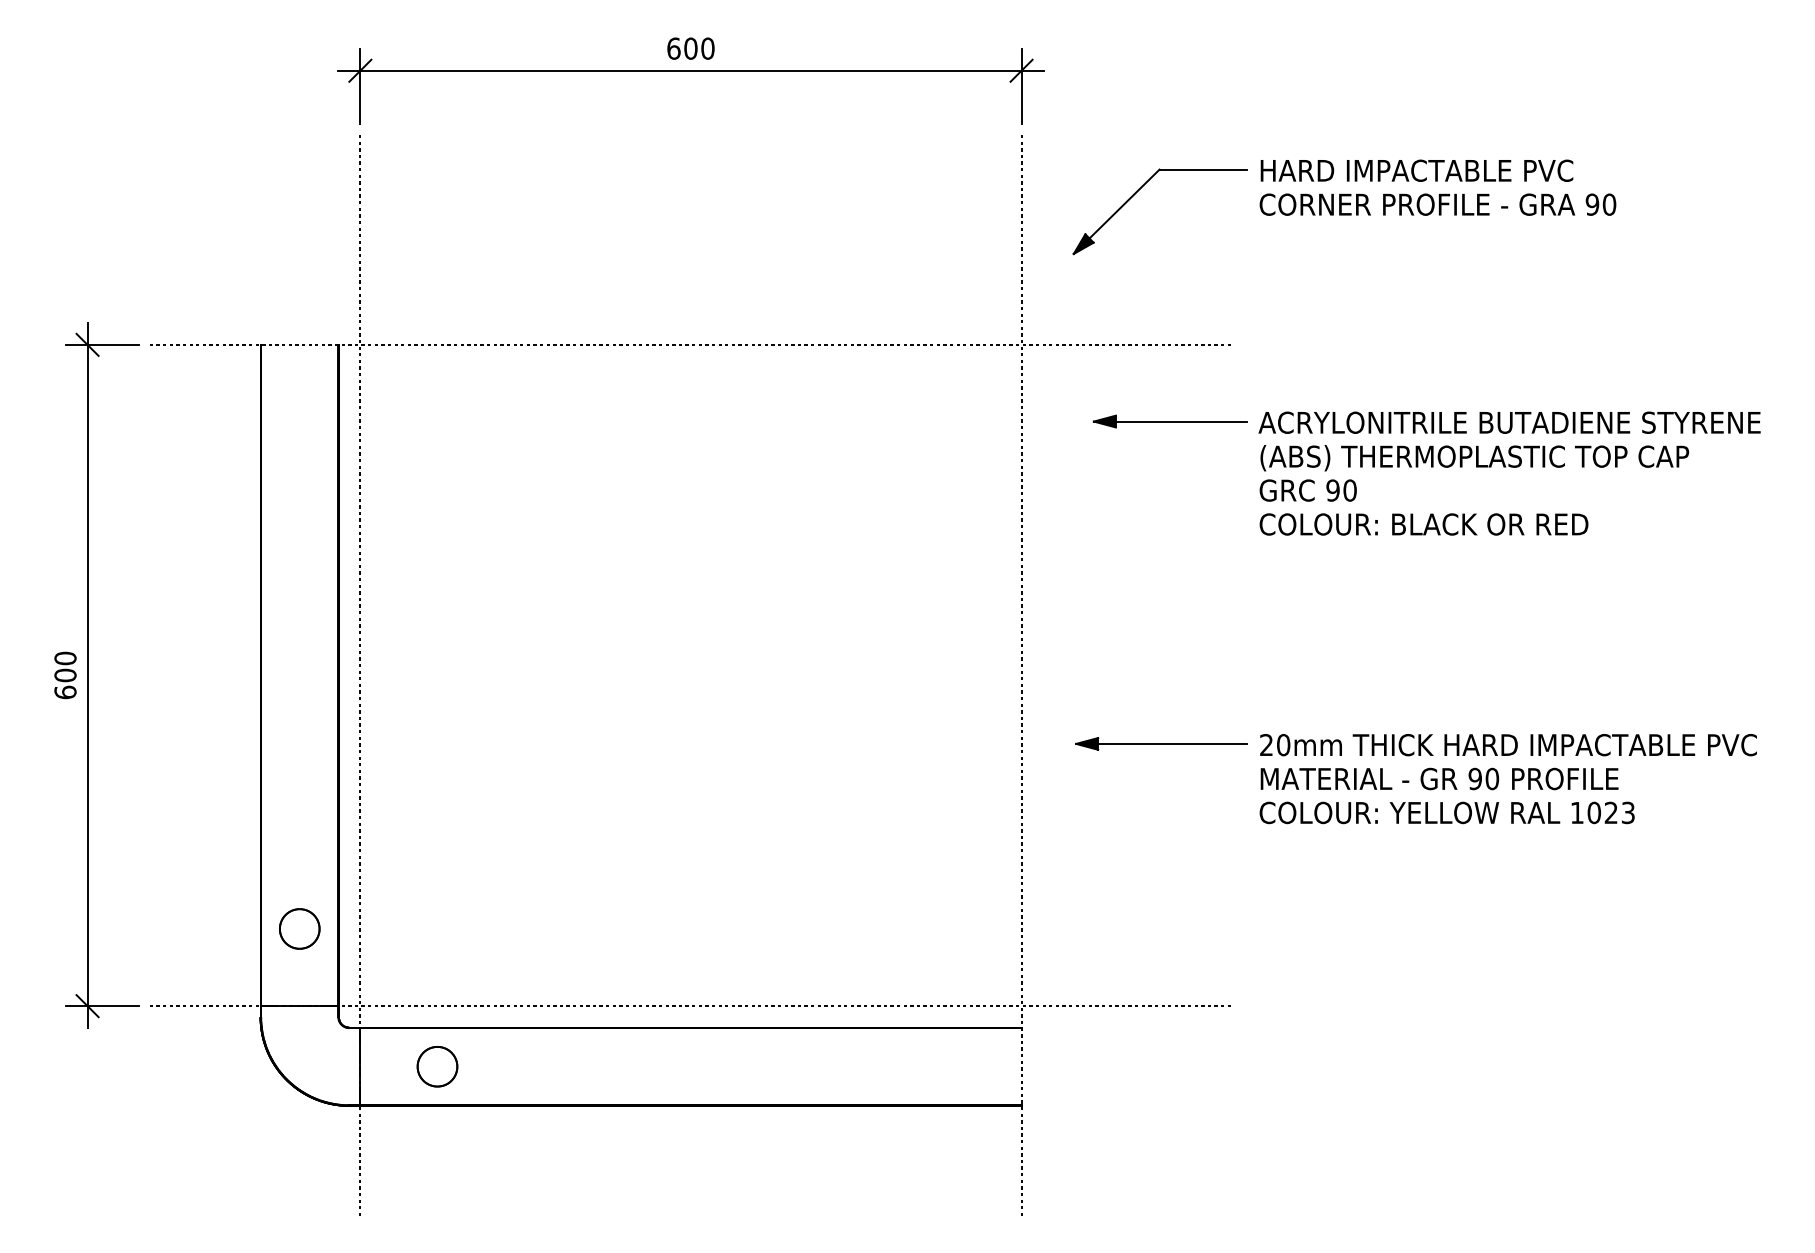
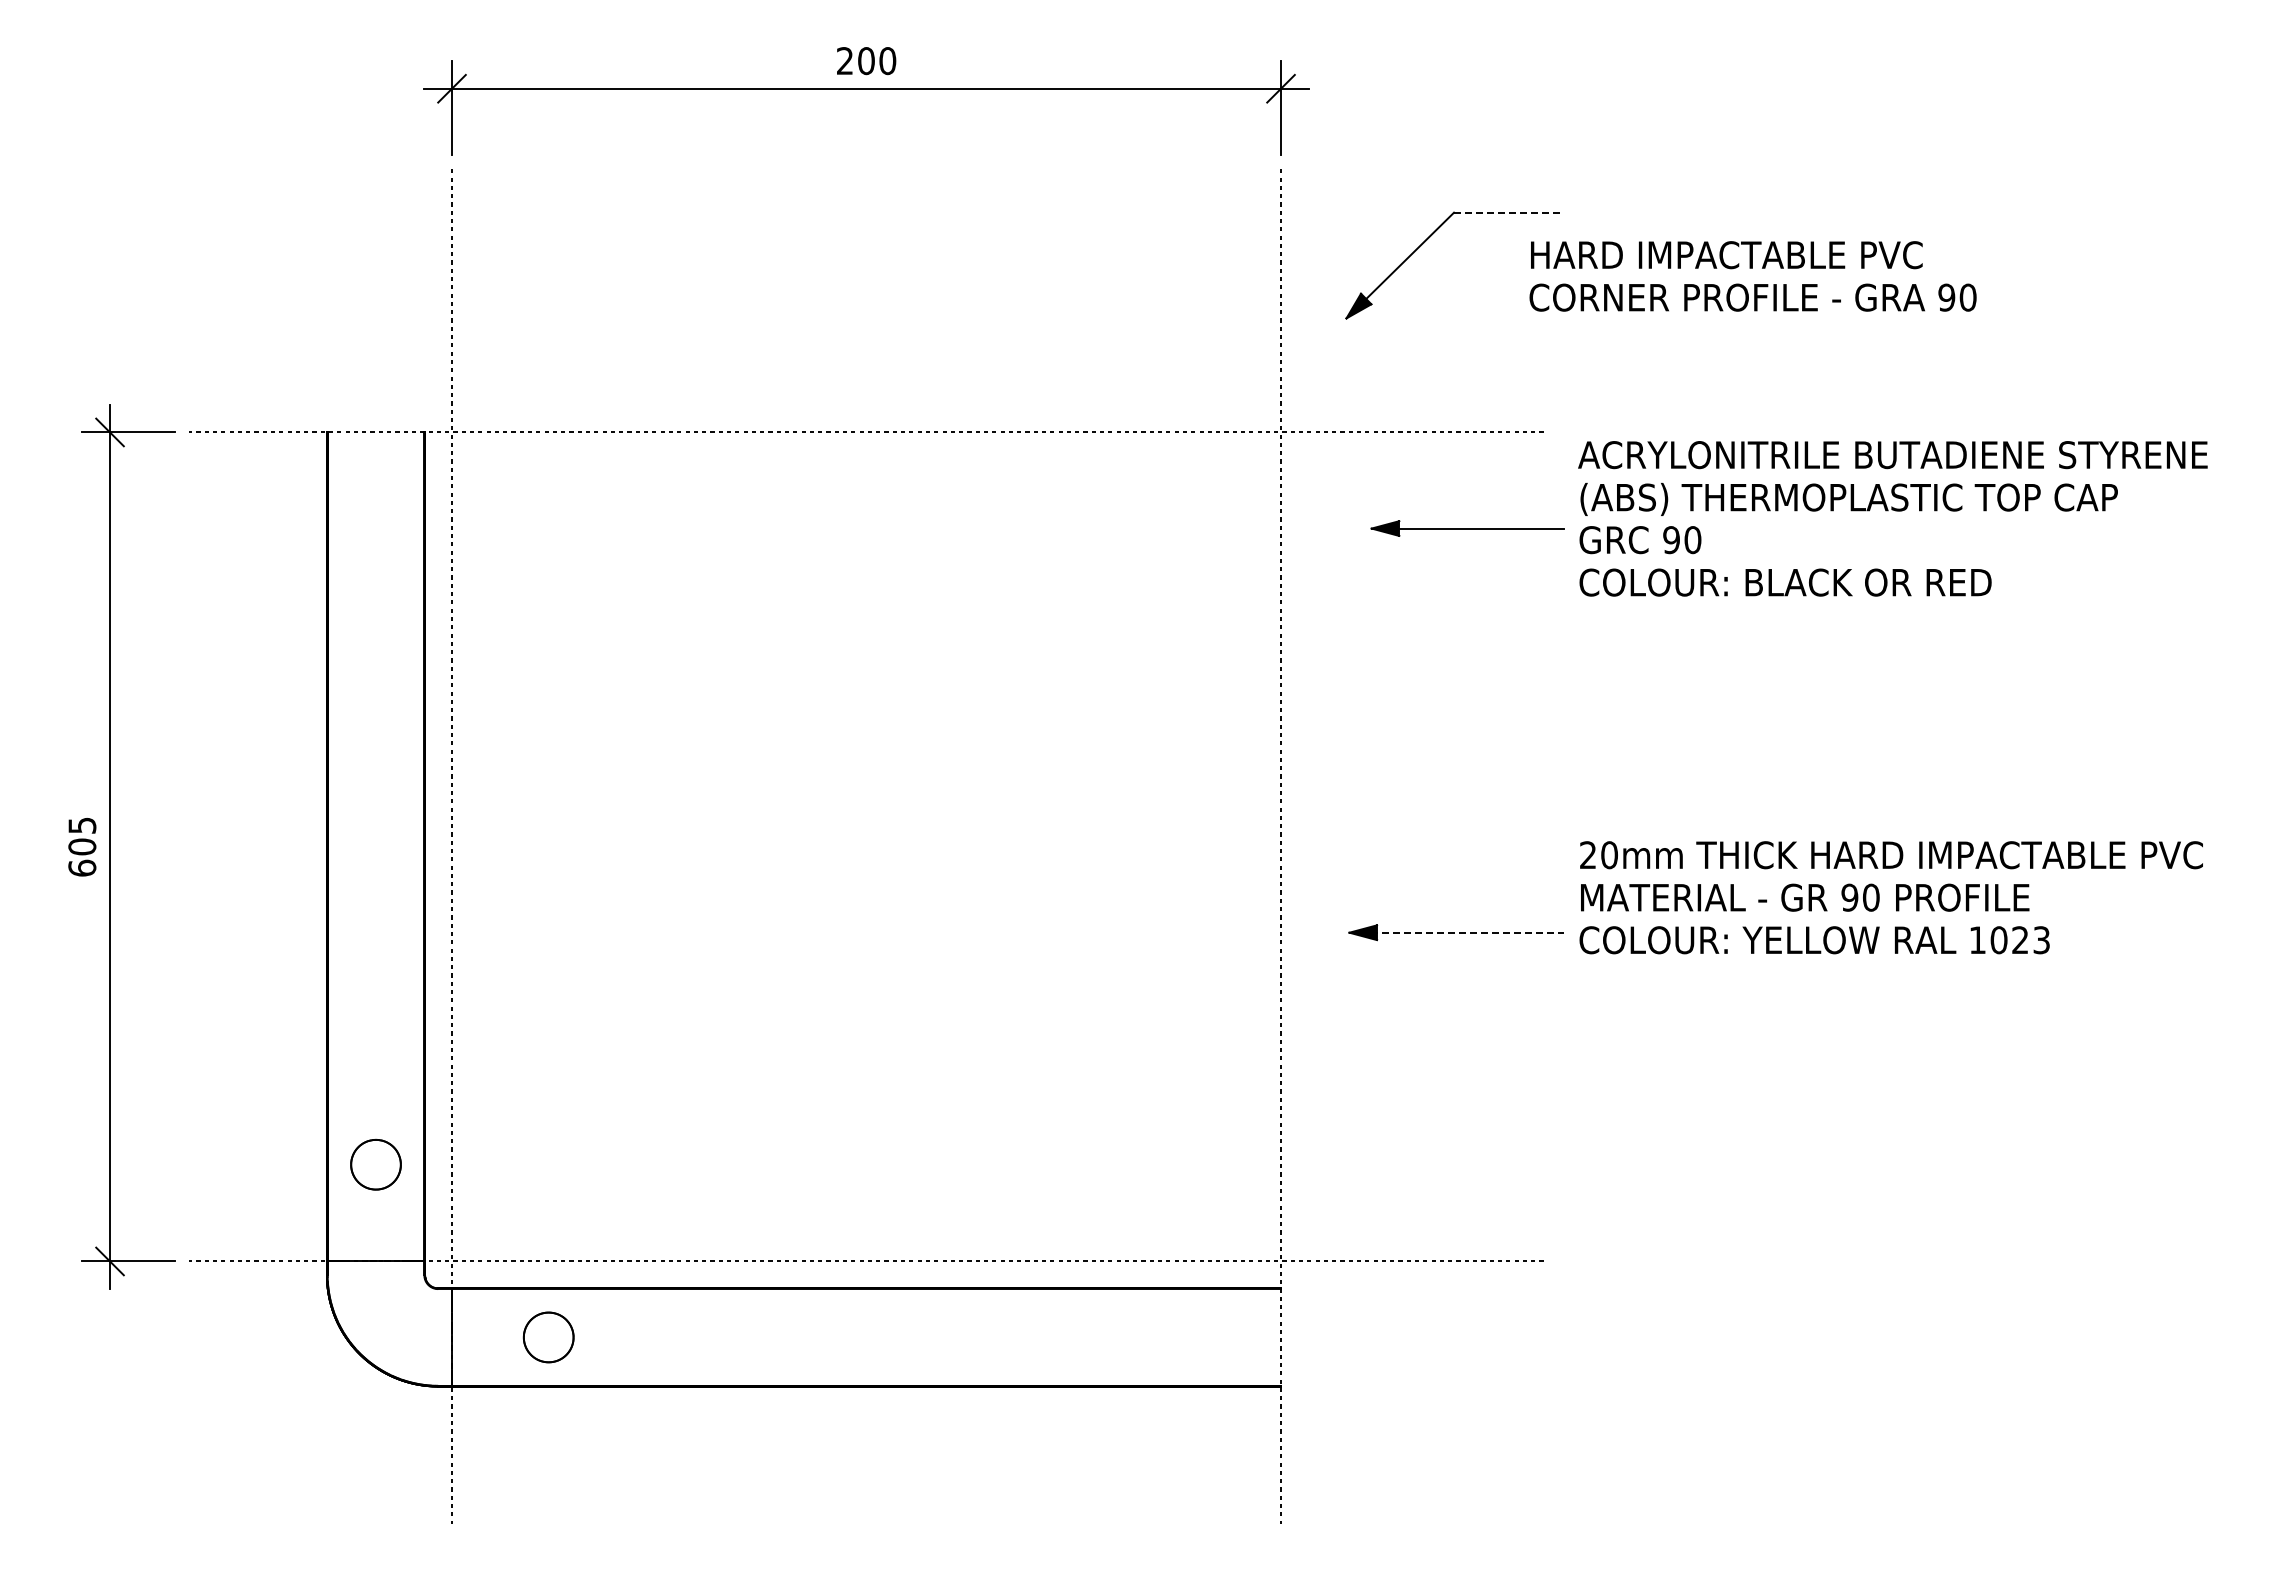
text: (673, 49) -> (844, 61), 600 -> 200
line: (1203, 169) -> (1508, 212), solid -> dashed
text: (1437, 187) -> (1752, 276), moved
text: (1509, 473) -> (1892, 518), moved
text: (65, 658) -> (82, 825), 600 -> 605
line: (1162, 743) -> (1457, 932), solid -> dashed
text: (1507, 778) -> (1890, 897), moved

